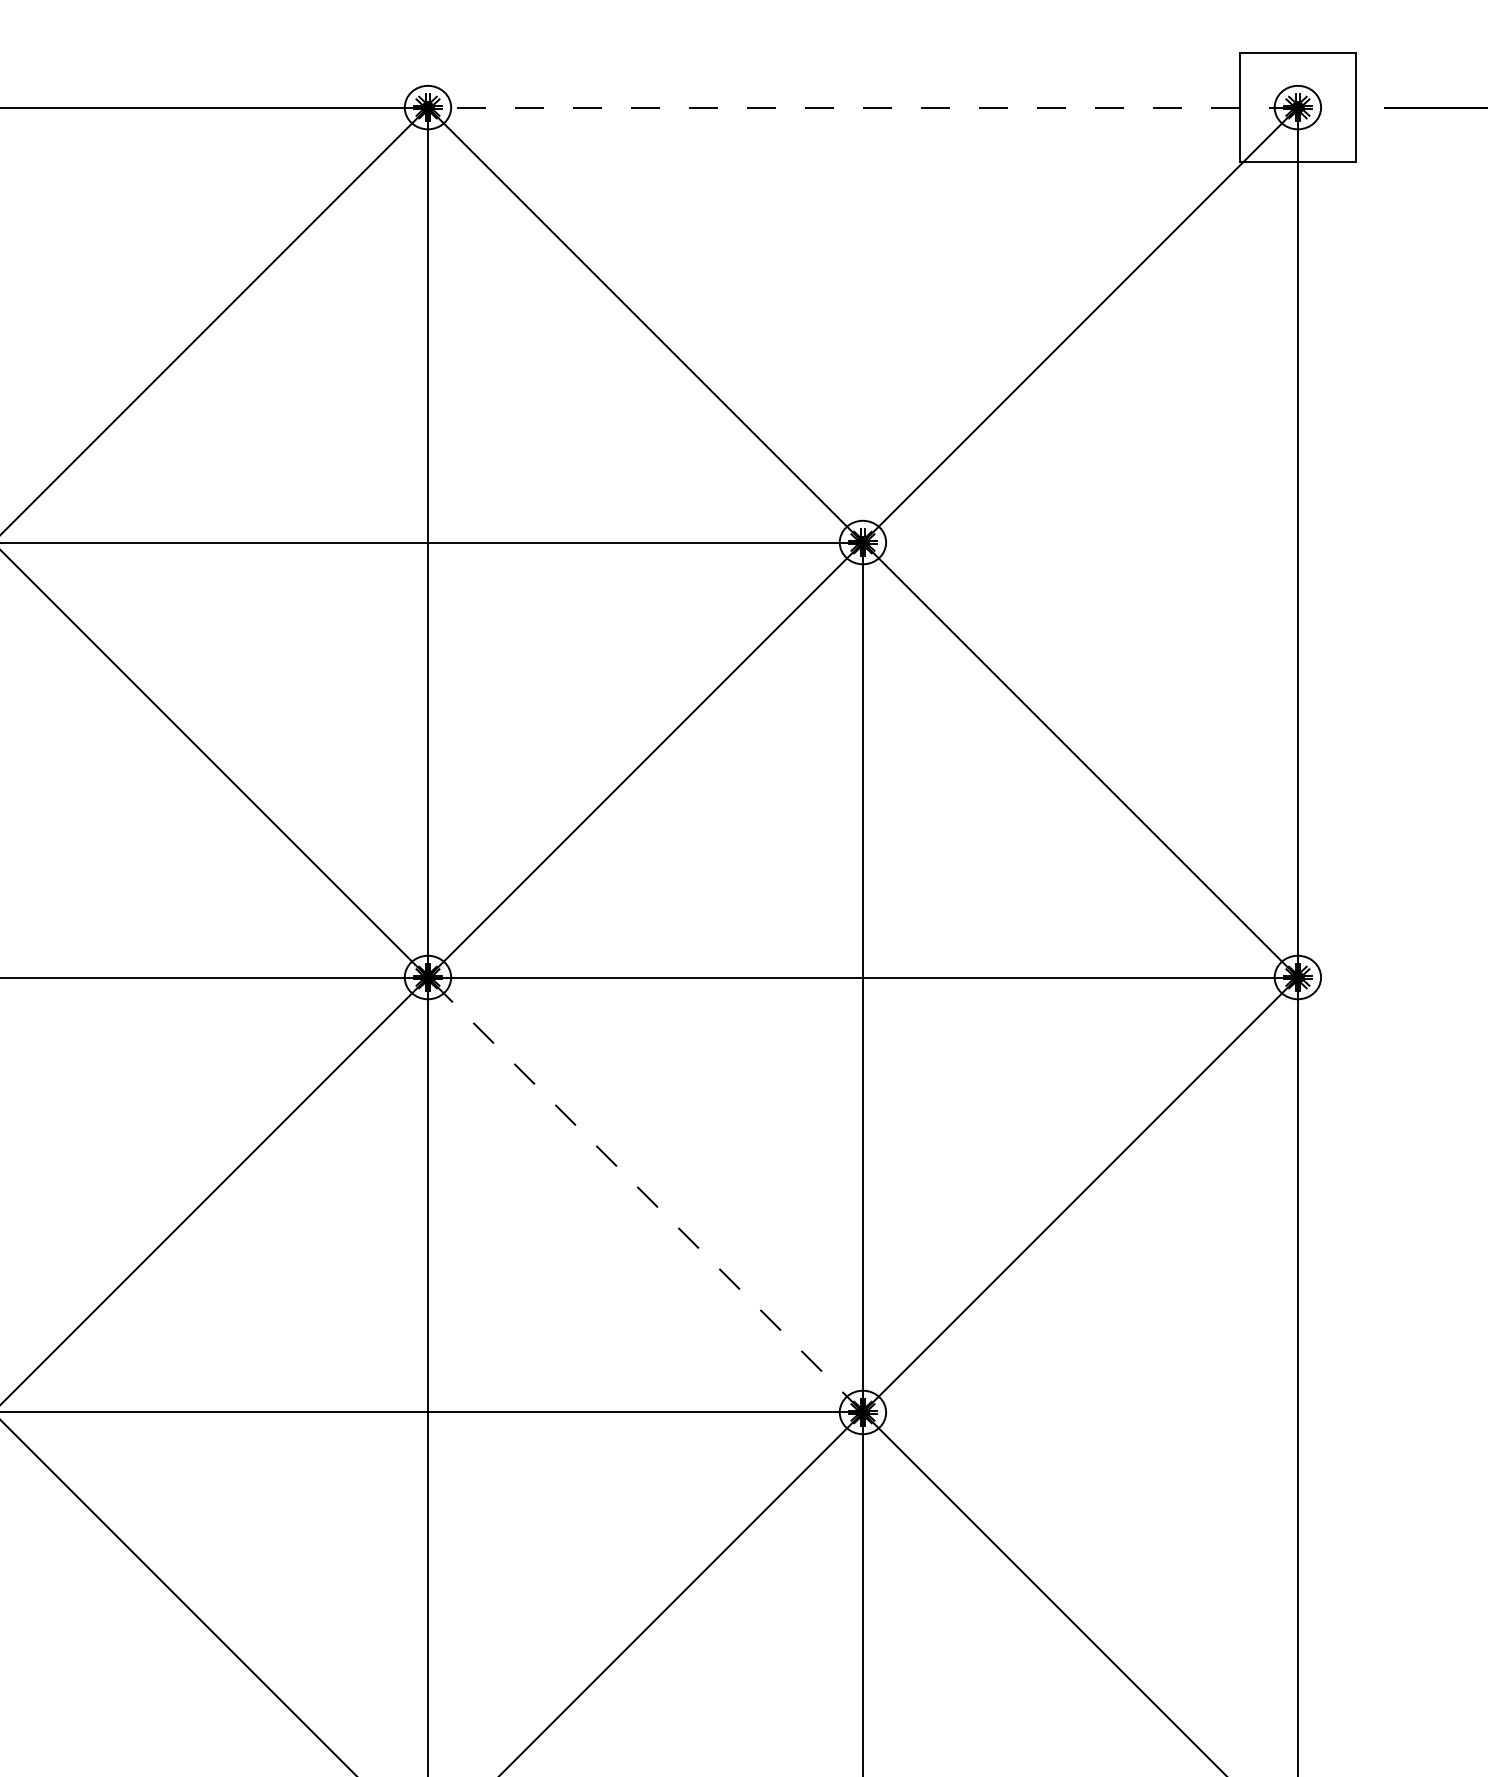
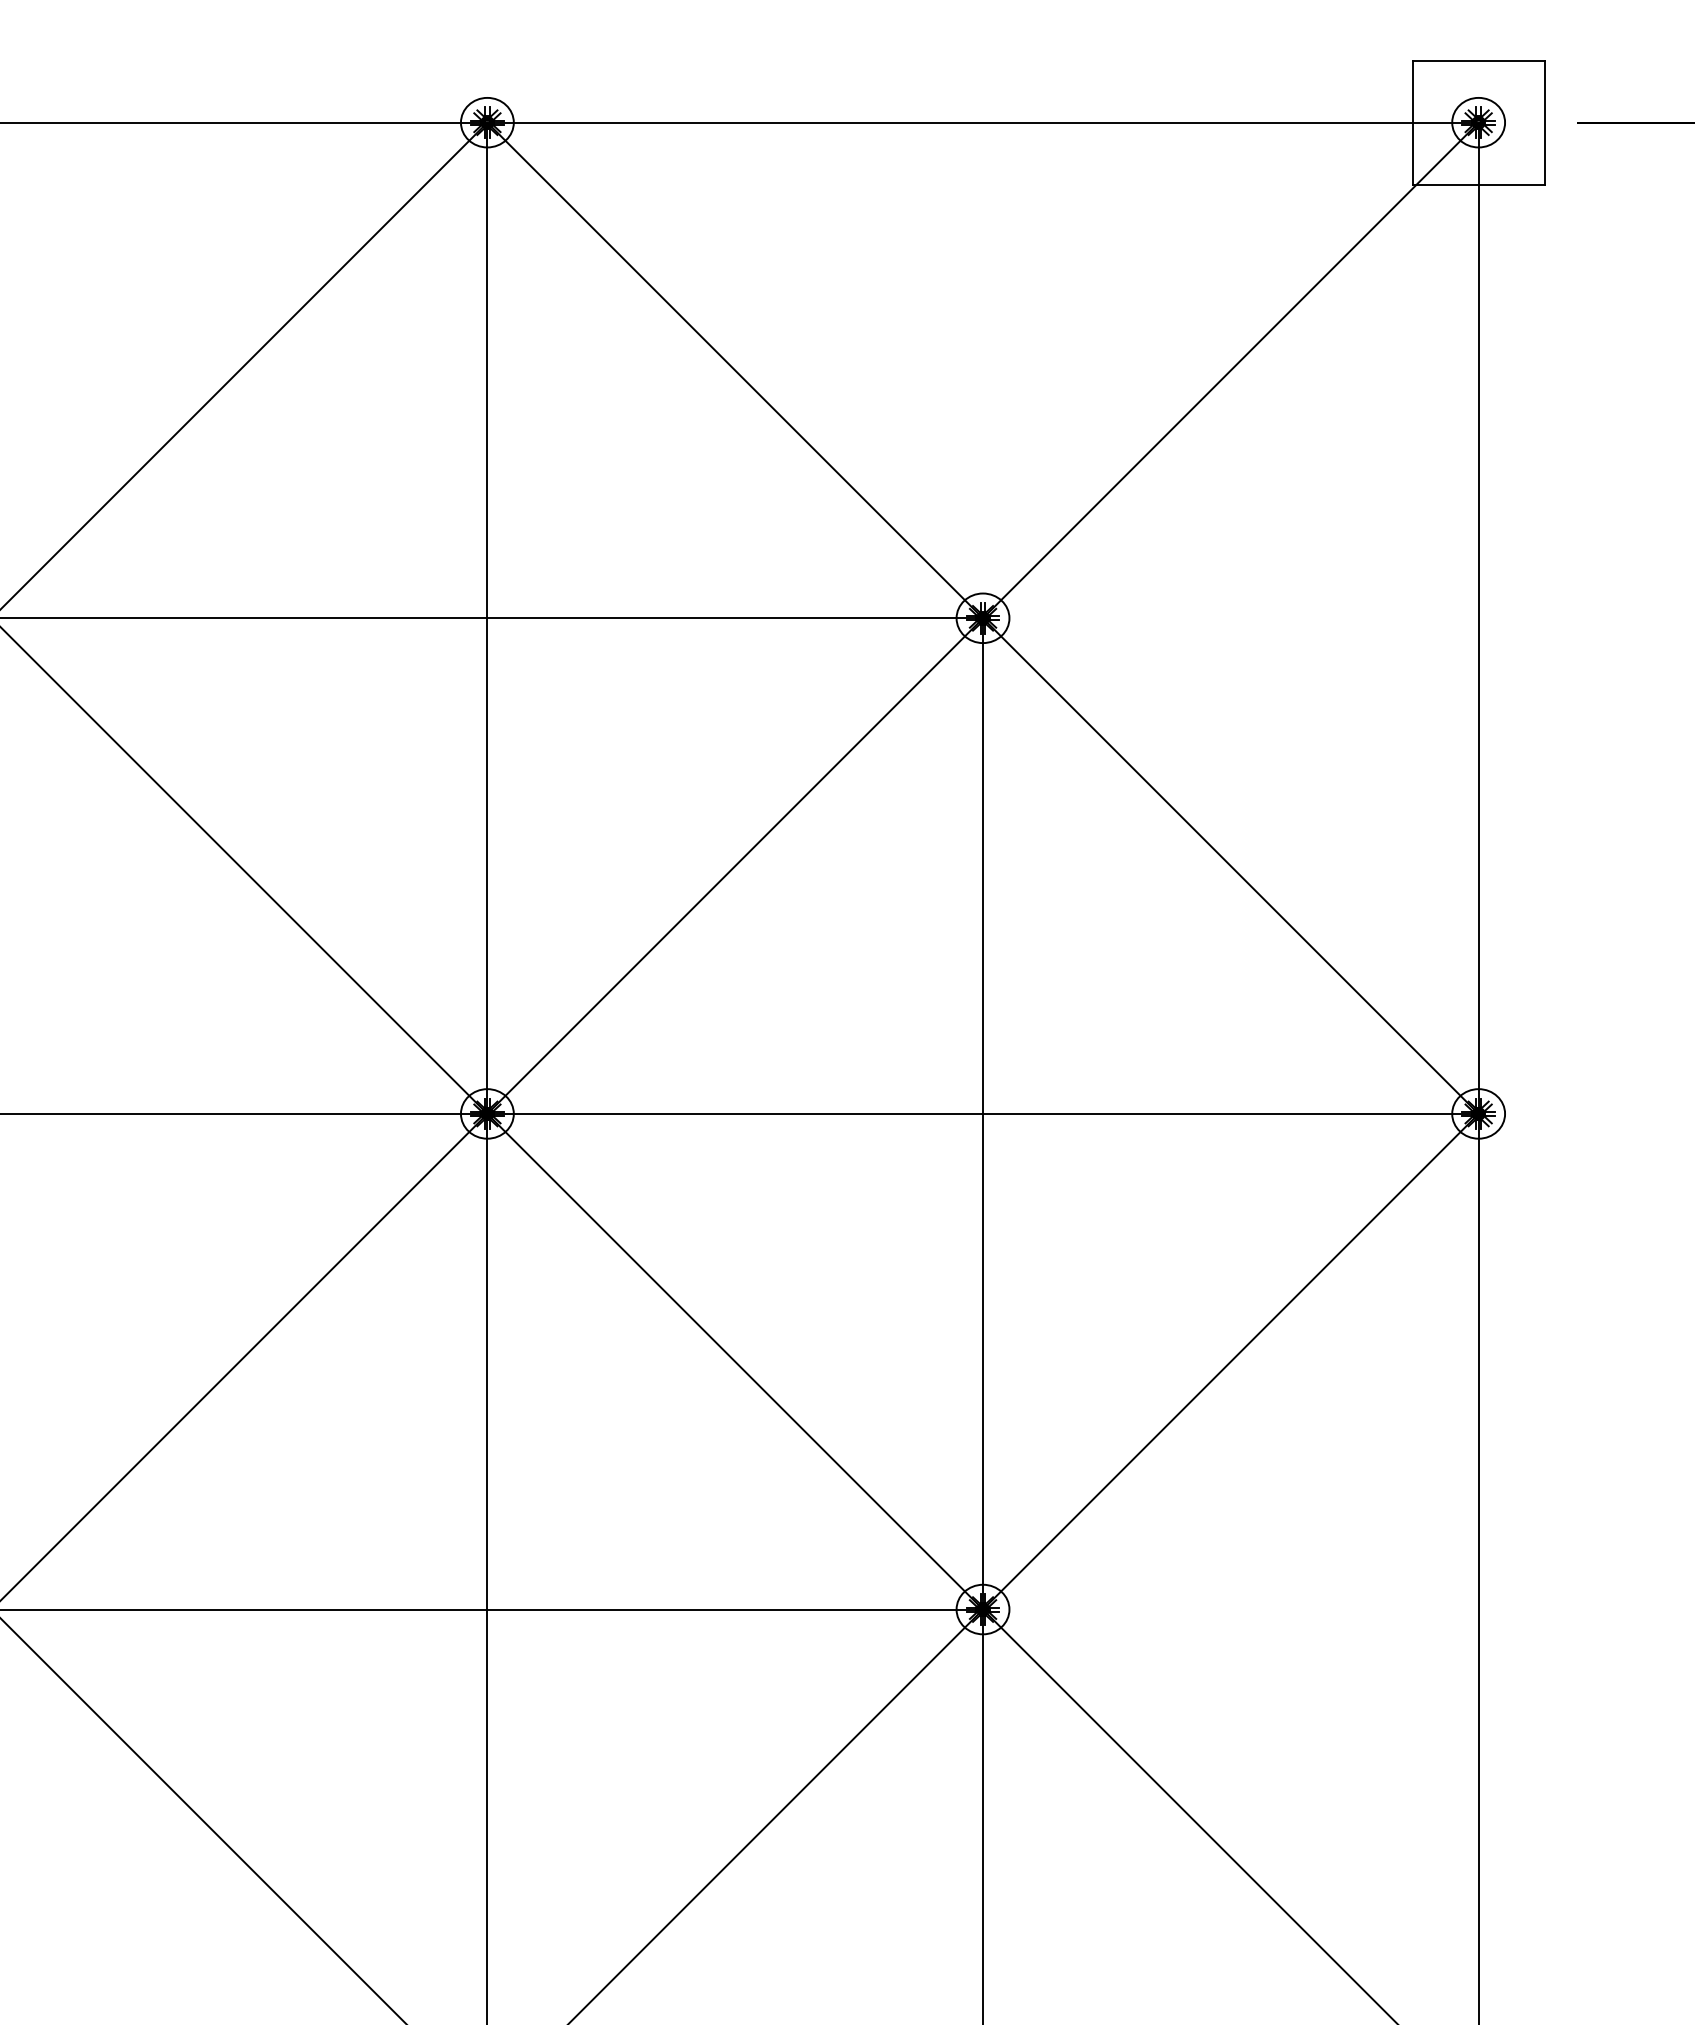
line: (863, 107) -> (983, 122), dashed -> solid
line: (644, 1194) -> (734, 1361), dashed -> solid

